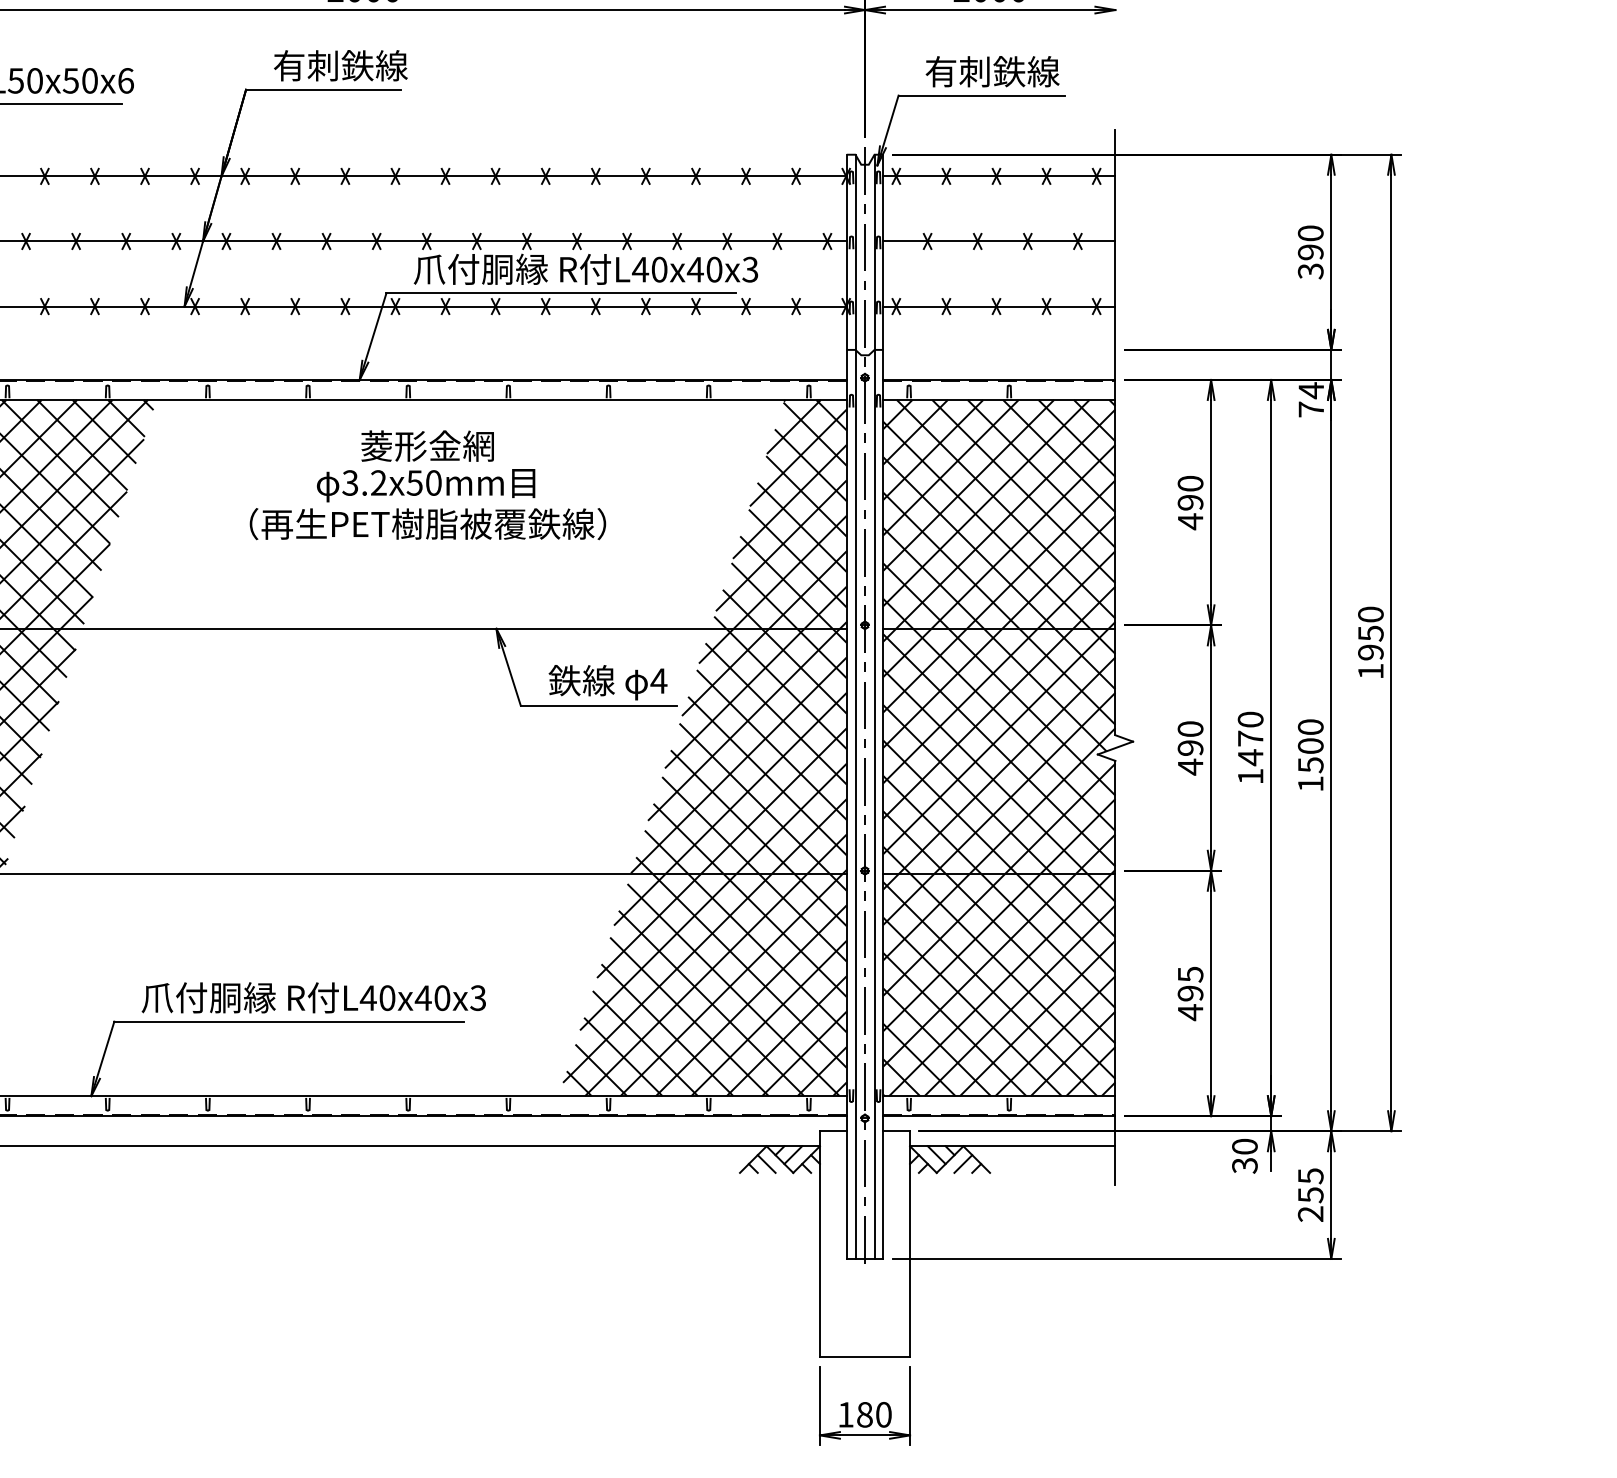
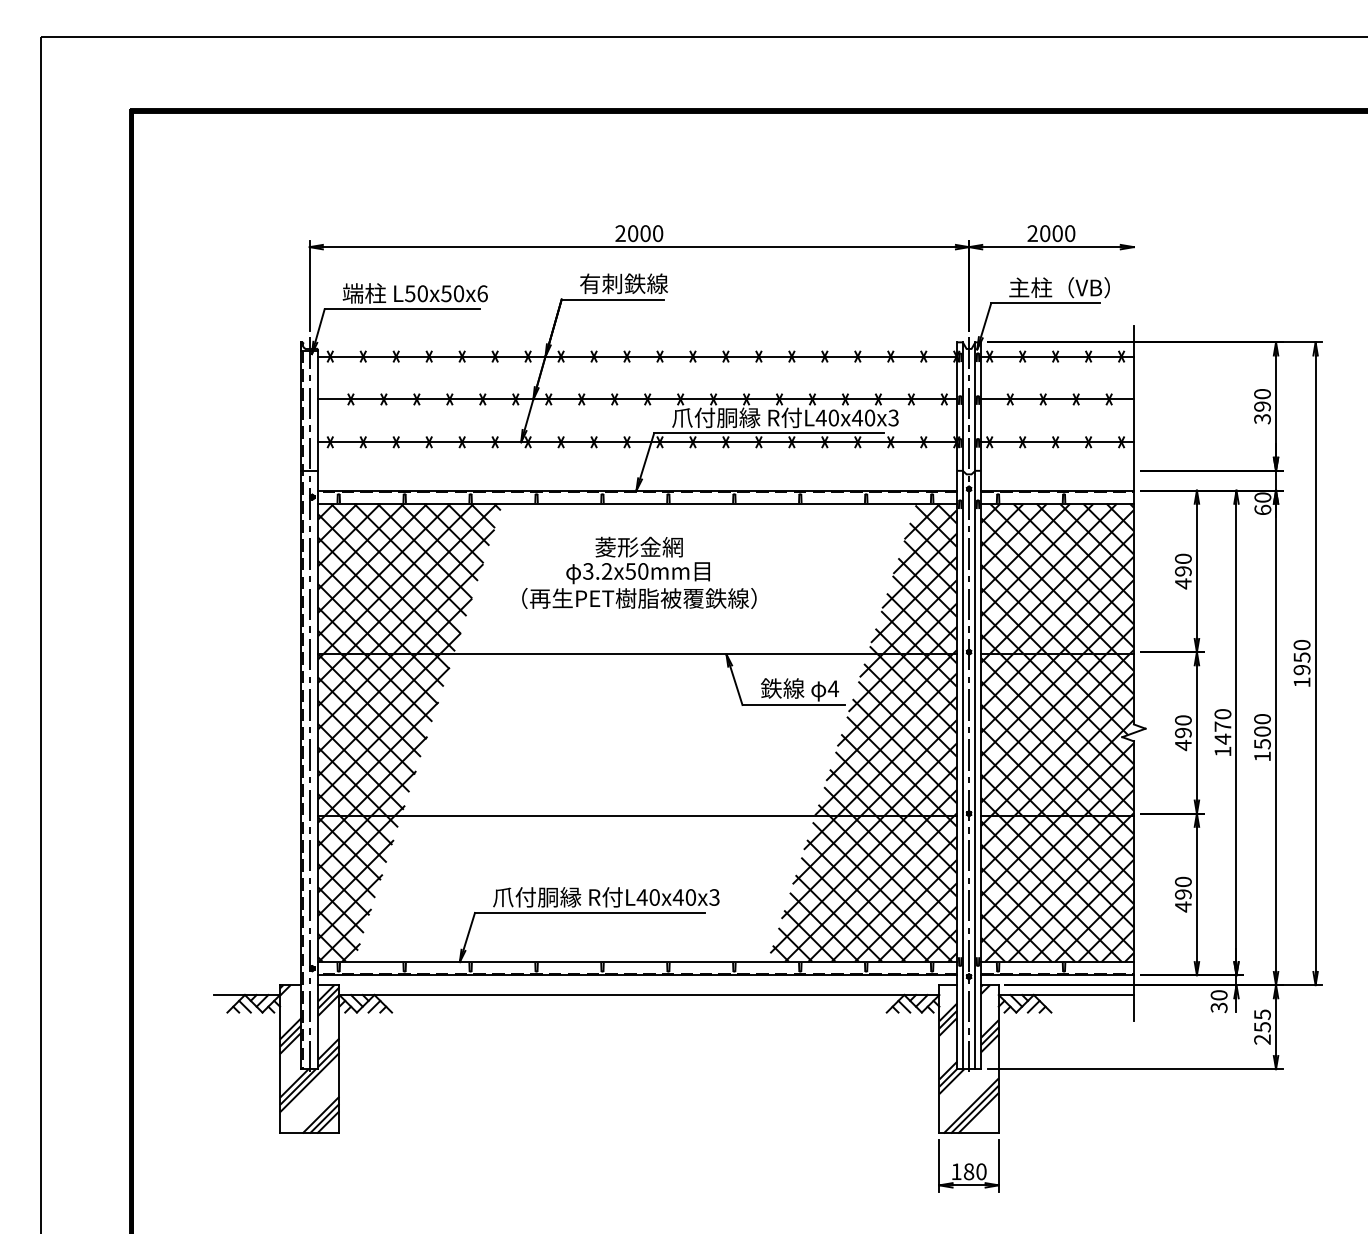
text: (1002, 71) -> (1059, 287), 有刺鉄線 -> 主柱（VB）
text: (1310, 399) -> (1262, 503), 74 -> 60
text: (428, 484) -> (639, 572), moved
text: (1190, 973) -> (1183, 881), 495 -> 490
hatch: (864, 1244) -> (968, 1059), added

